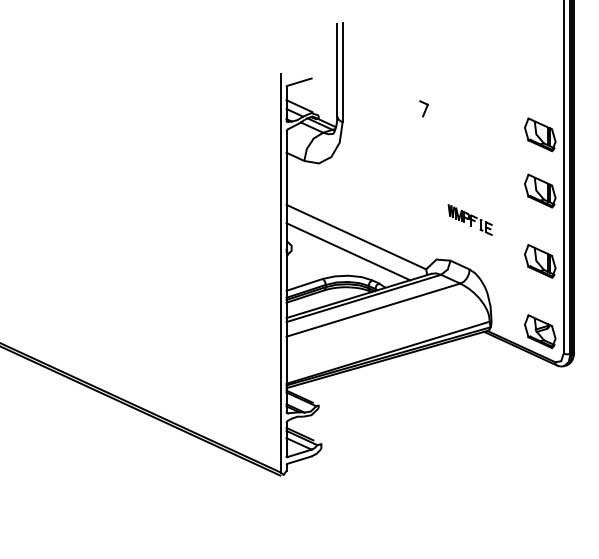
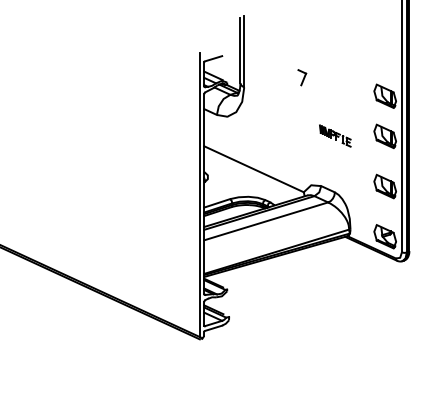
part: (424, 108) -> (302, 77), size x1.4
part: (470, 219) -> (335, 135), moved
line: (348, 251) -> (248, 179), removed

